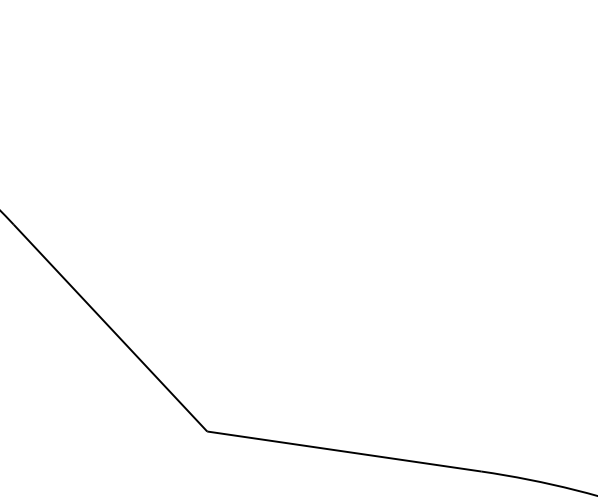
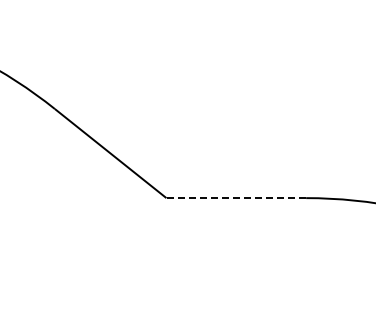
line: (344, 452) -> (236, 198), solid -> dashed

